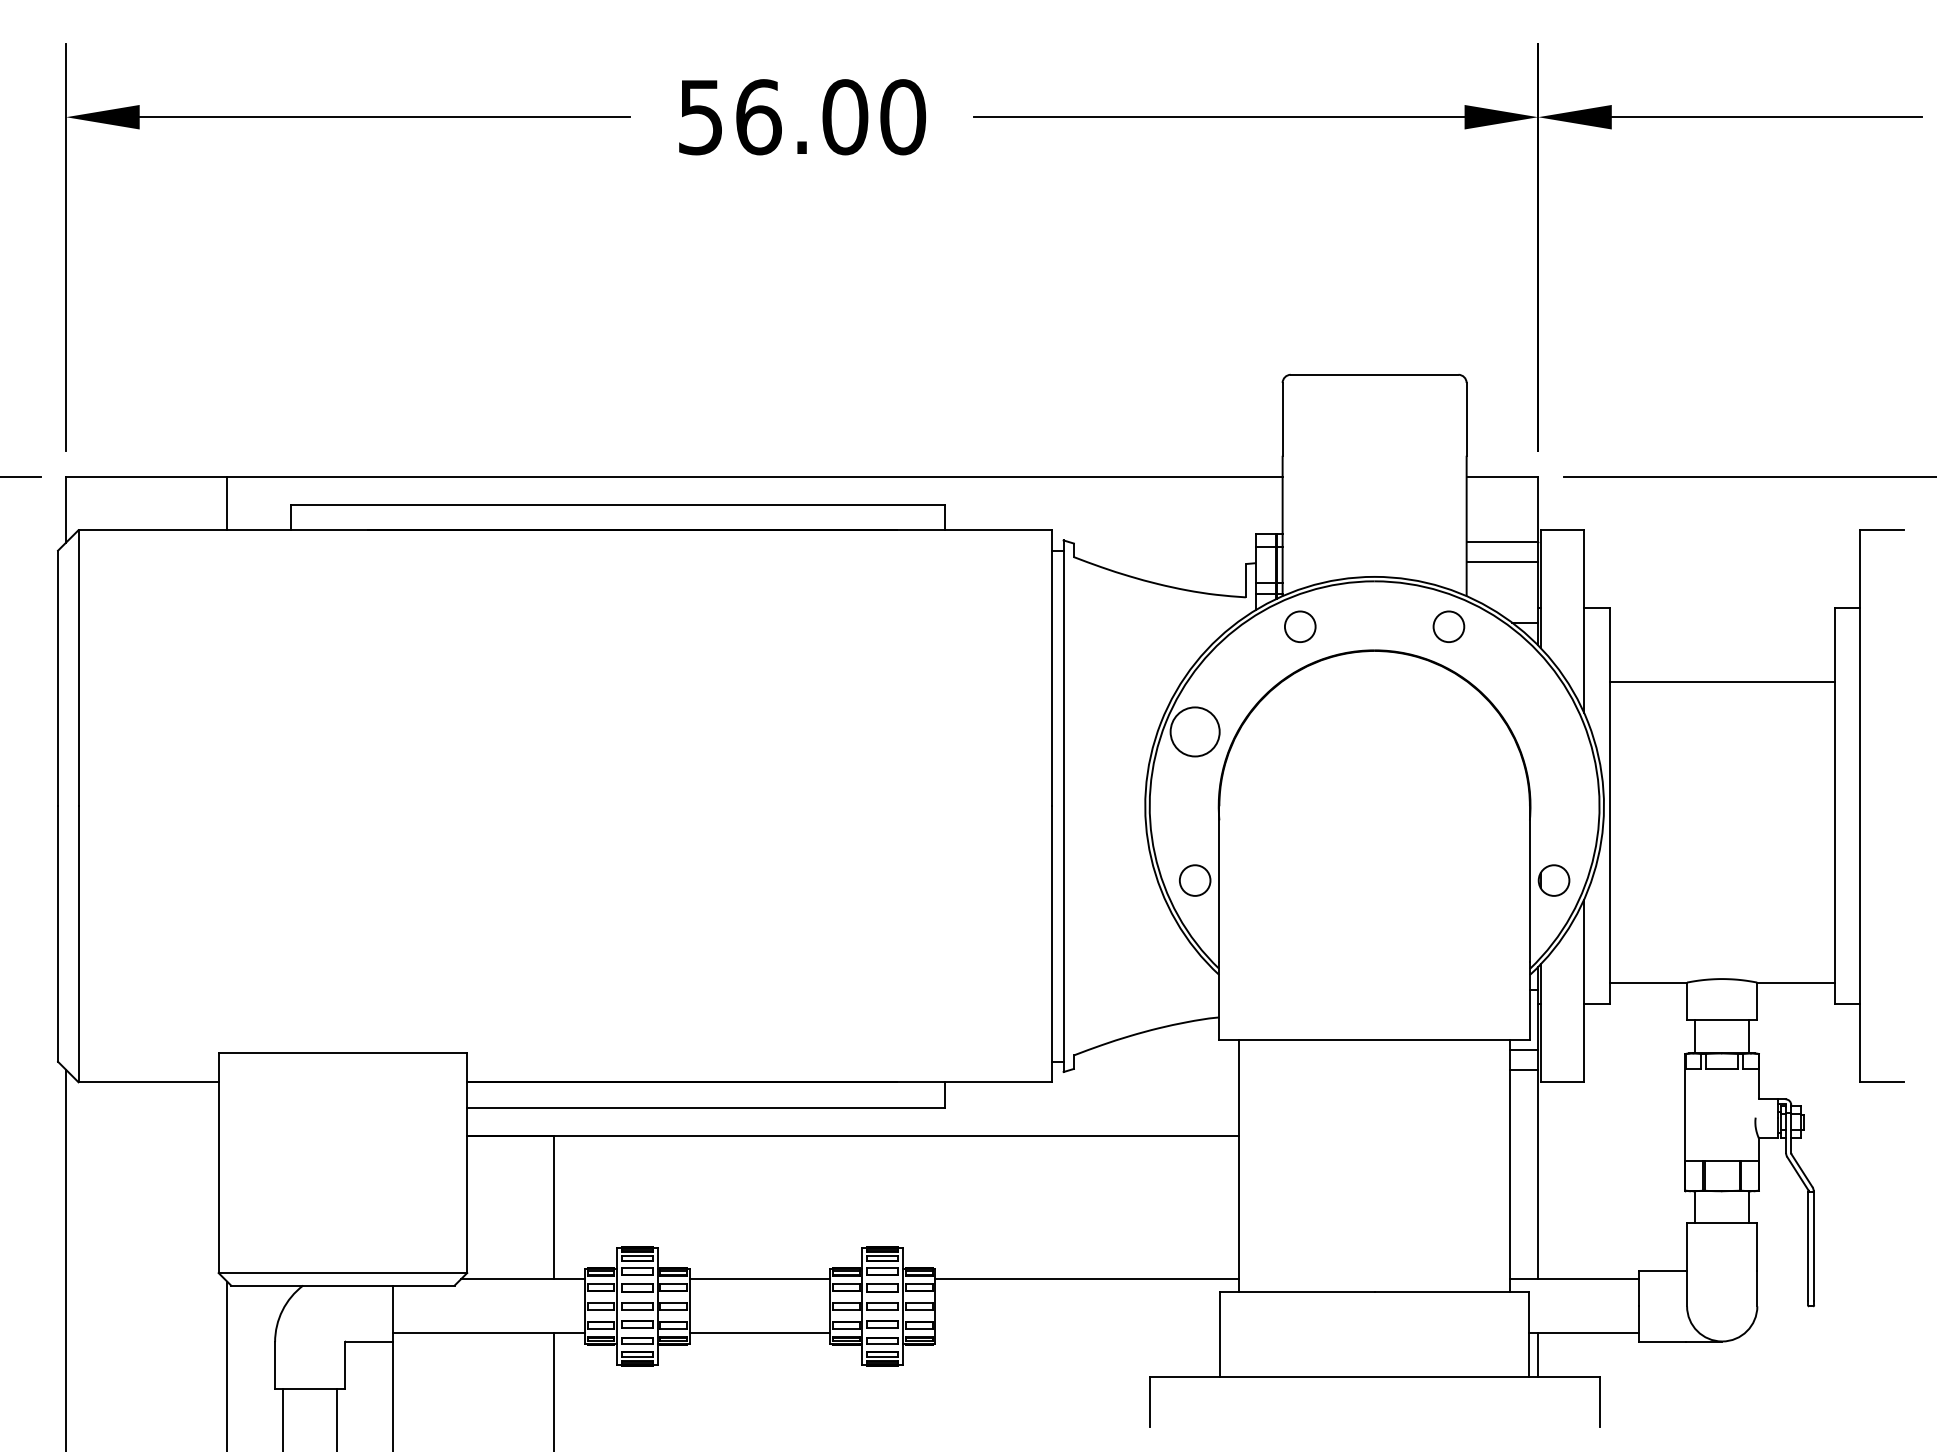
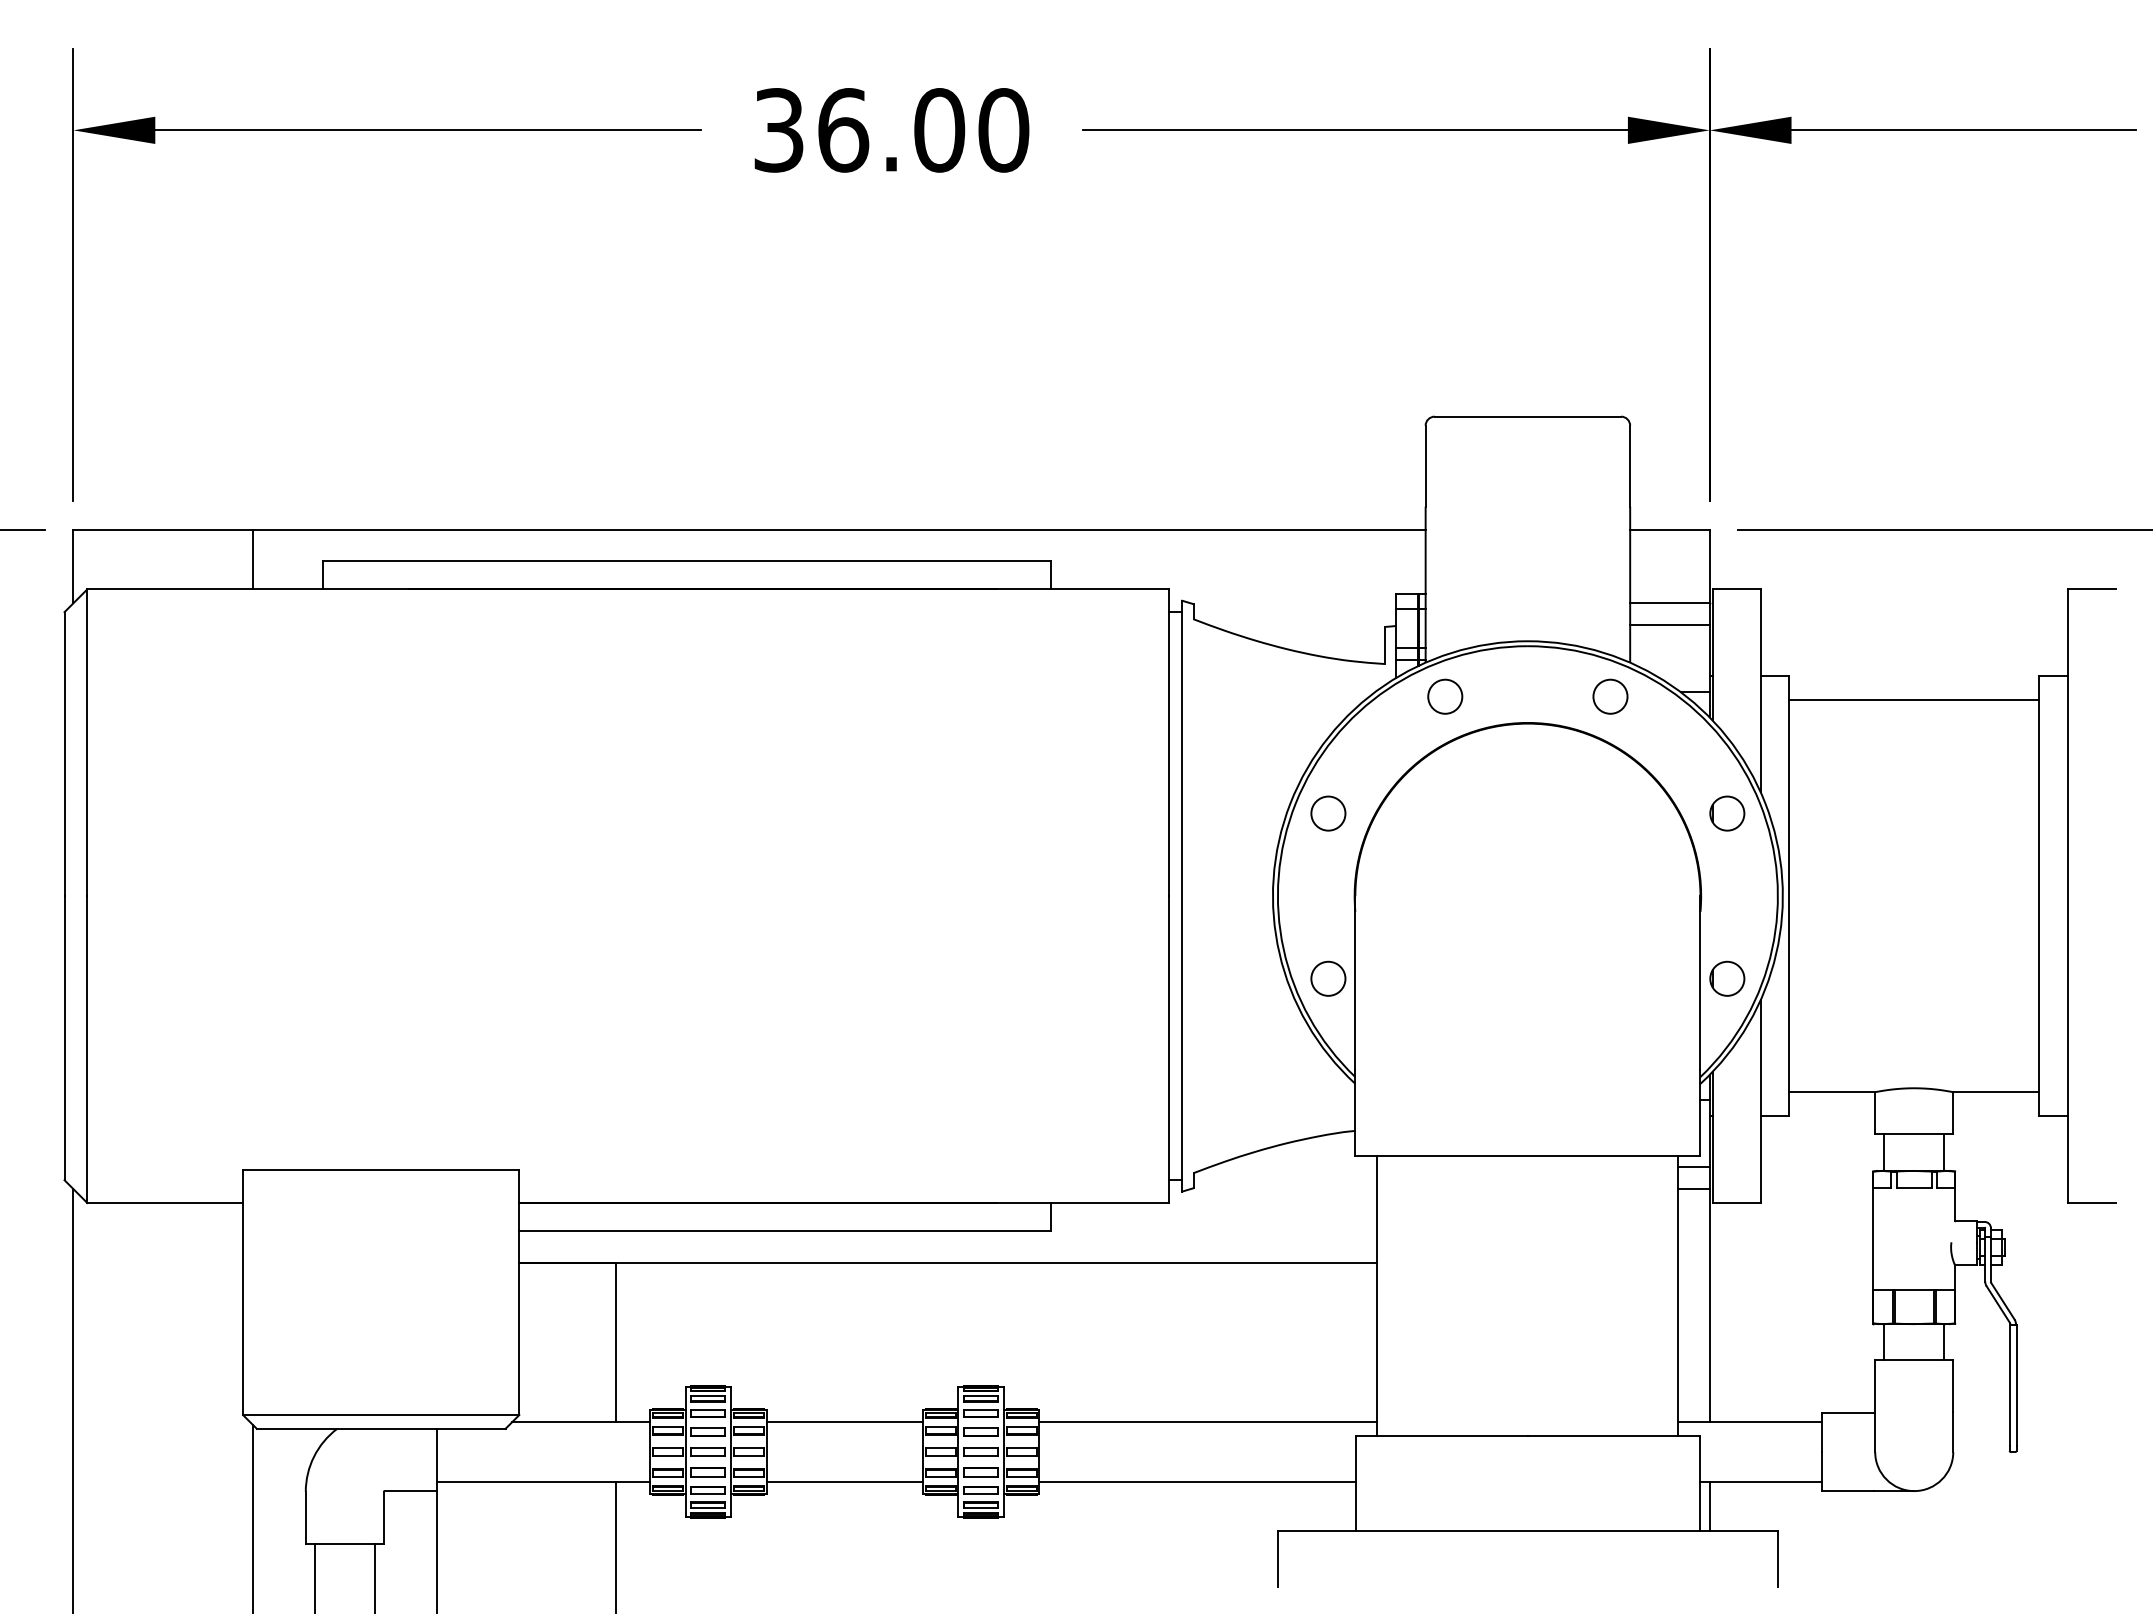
text: (700, 117) -> (778, 130), 56.00 -> 36.00
line: (1722, 682) -> (1914, 700), moved
circle: (1195, 731) -> (1328, 813), size x0.62
circle: (1554, 731) -> (1727, 813), added
line: (1077, 1332) -> (1197, 1481), added

